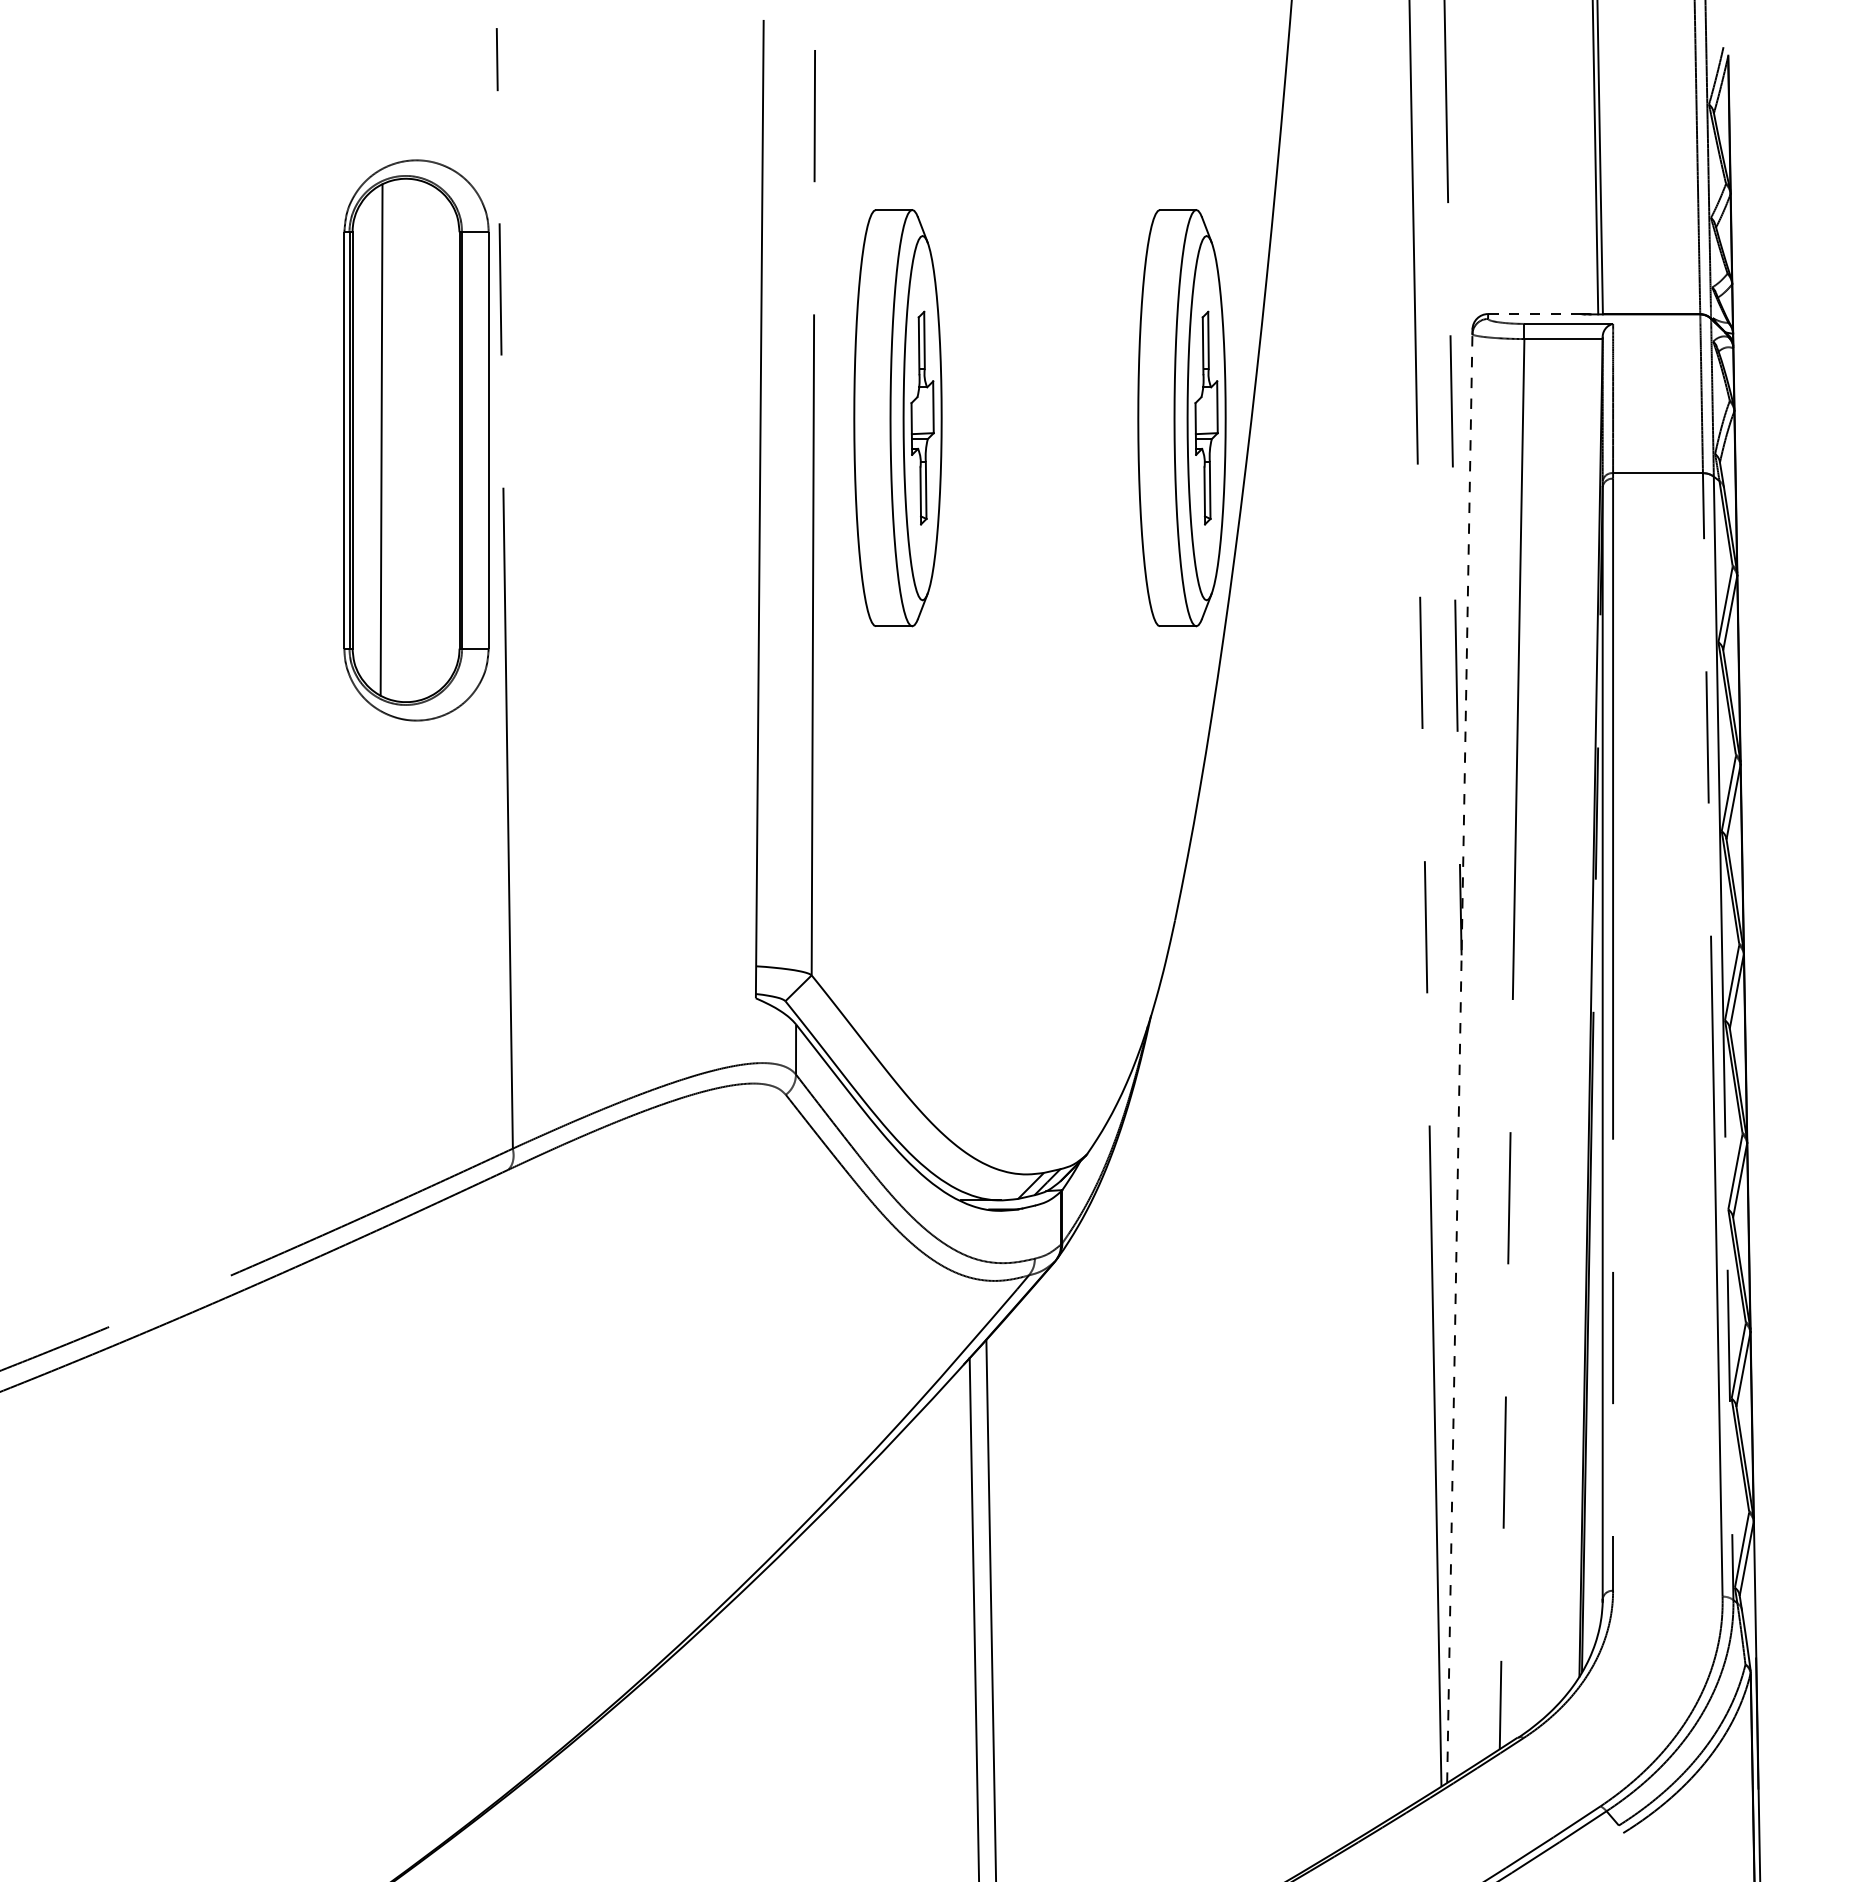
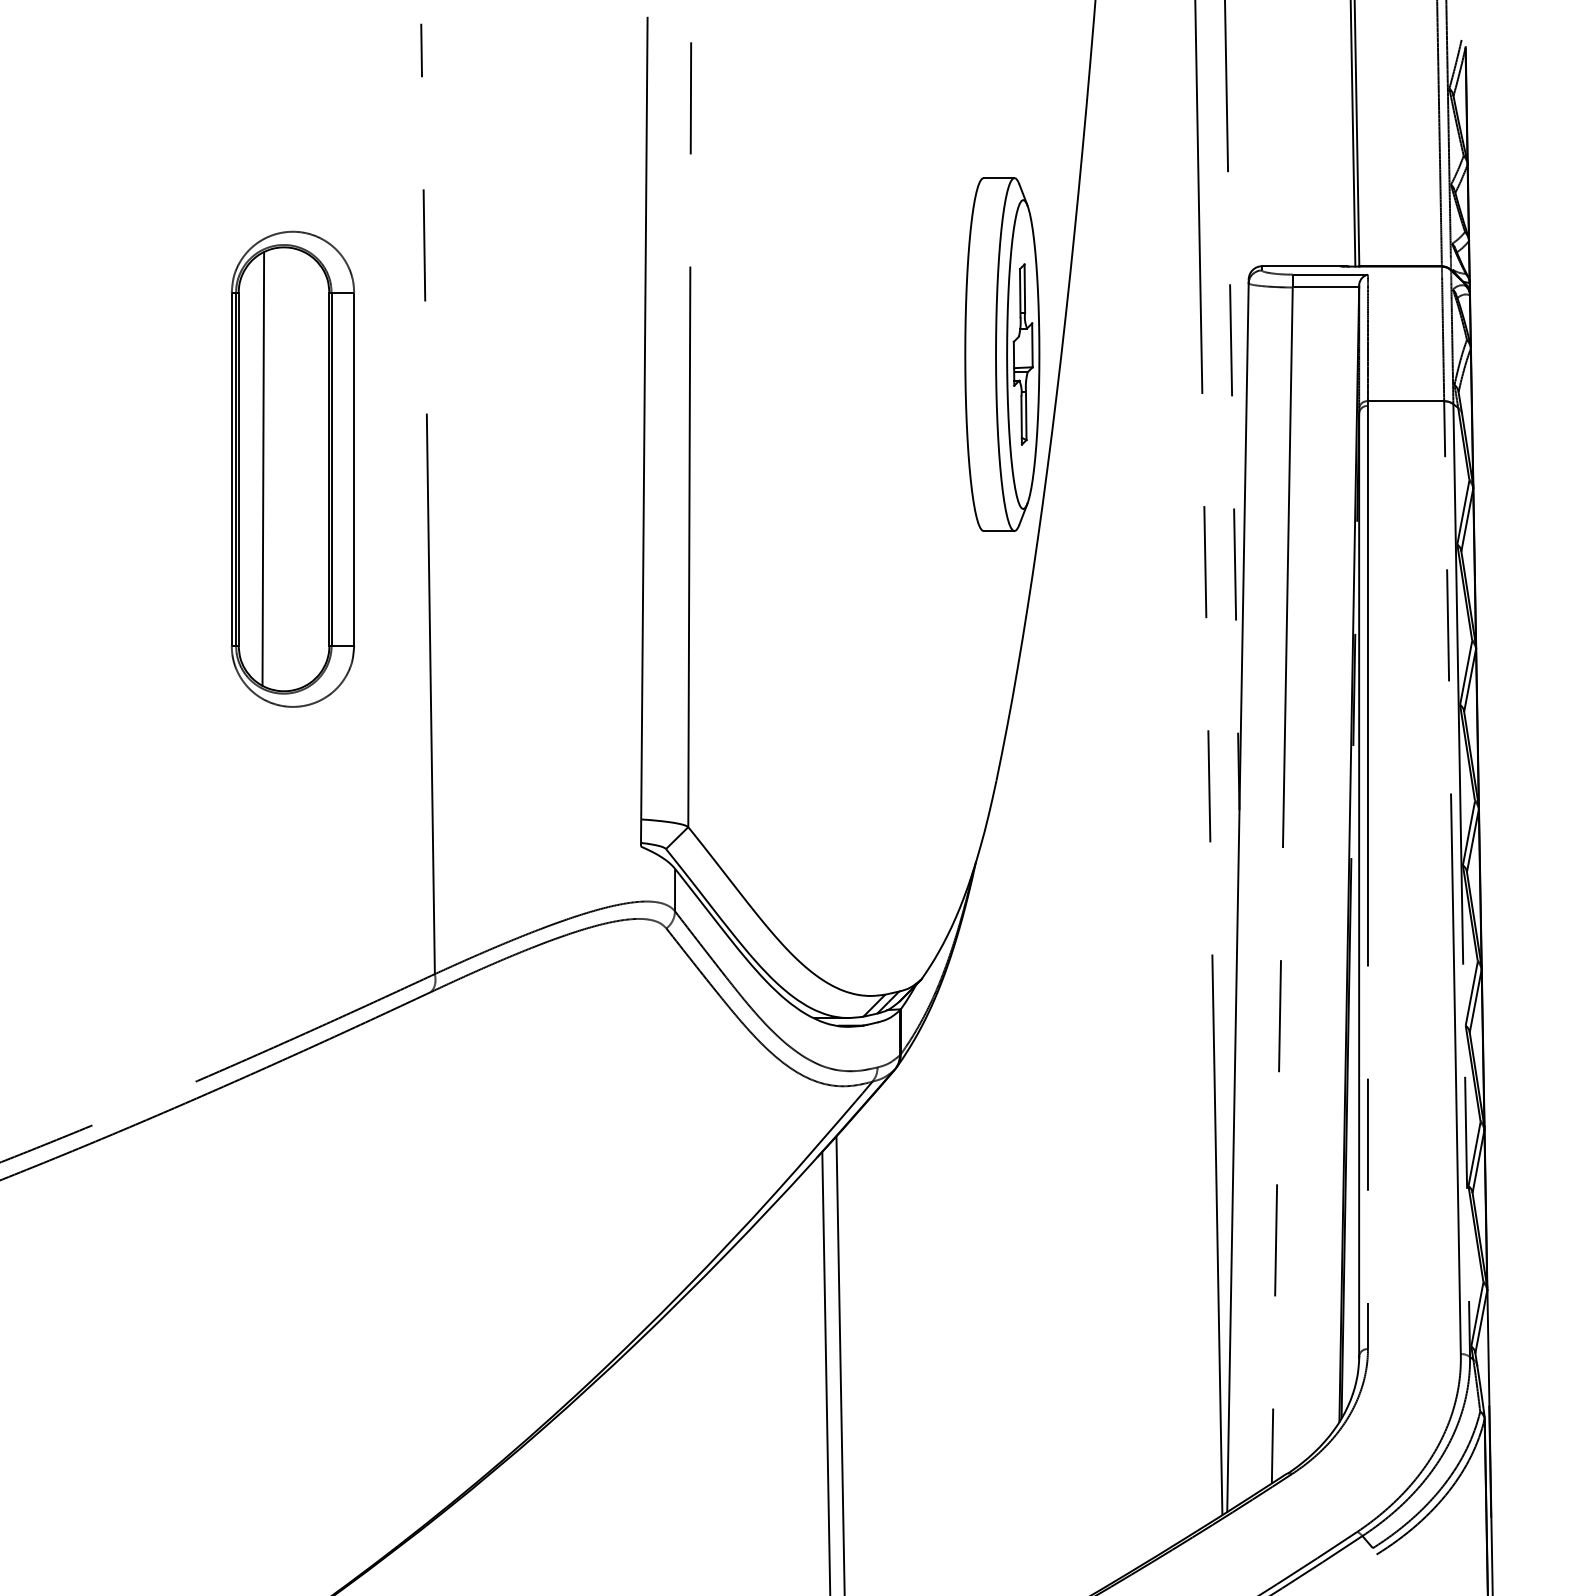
line: (1535, 314) -> (1302, 266), dashed -> solid
part: (897, 418) -> (761, 354), removed
part: (416, 440) -> (292, 469), moved
line: (1459, 1058) -> (1237, 897), dashed -> solid

